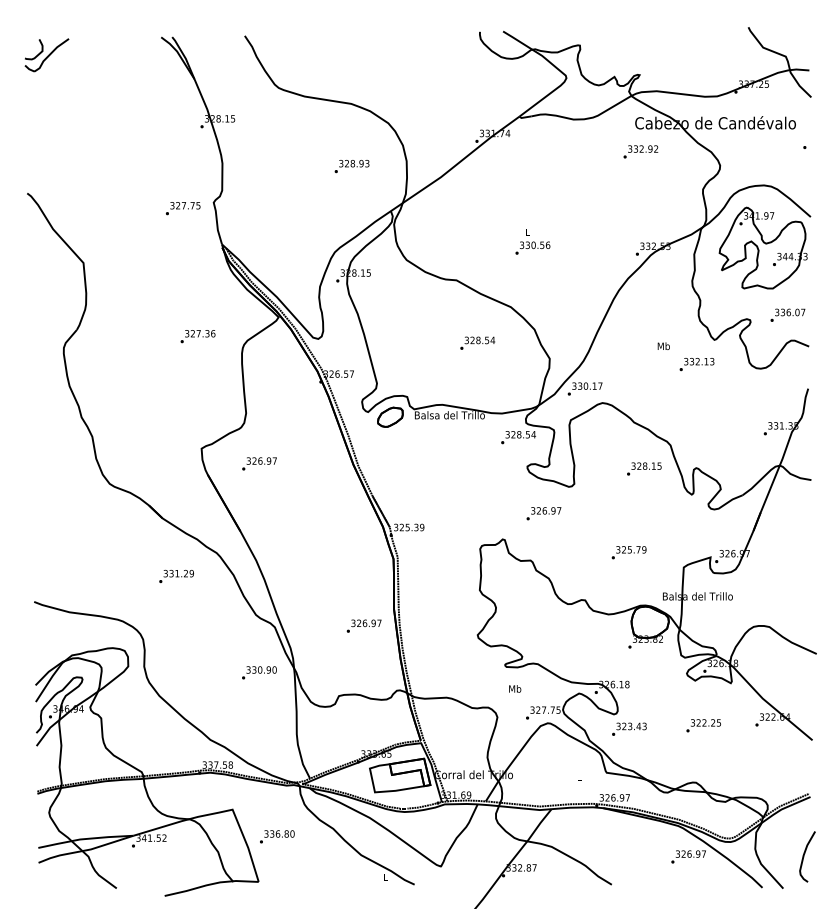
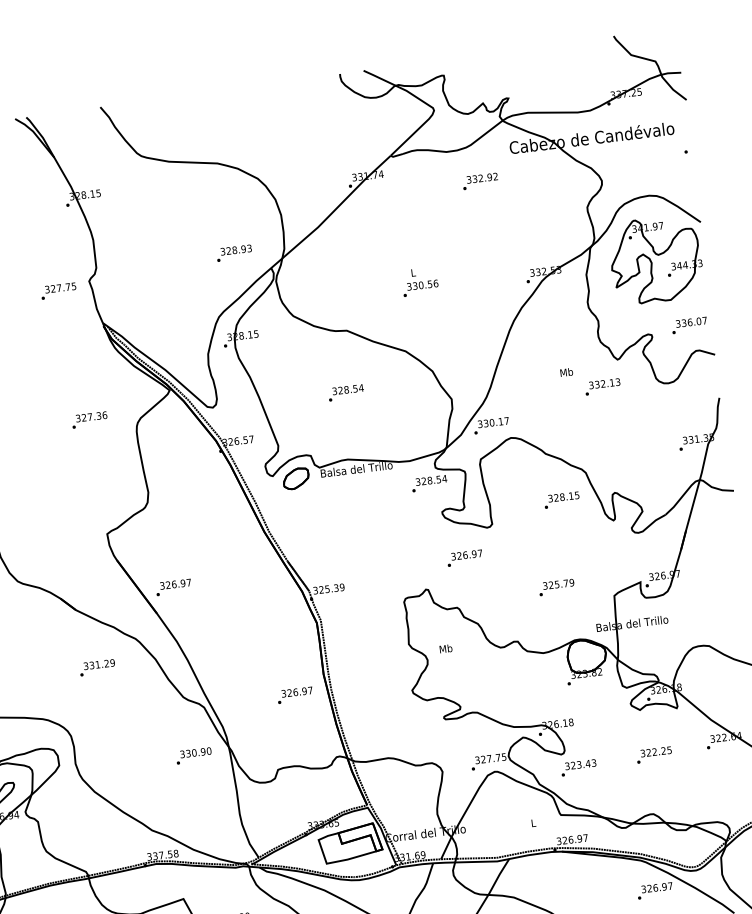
text: (640, 151) -> (479, 181), moved
text: (351, 166) -> (233, 253), moved
text: (477, 342) -> (345, 392), moved
text: (259, 463) -> (173, 587), moved
text: (515, 688) -> (446, 648), moved

